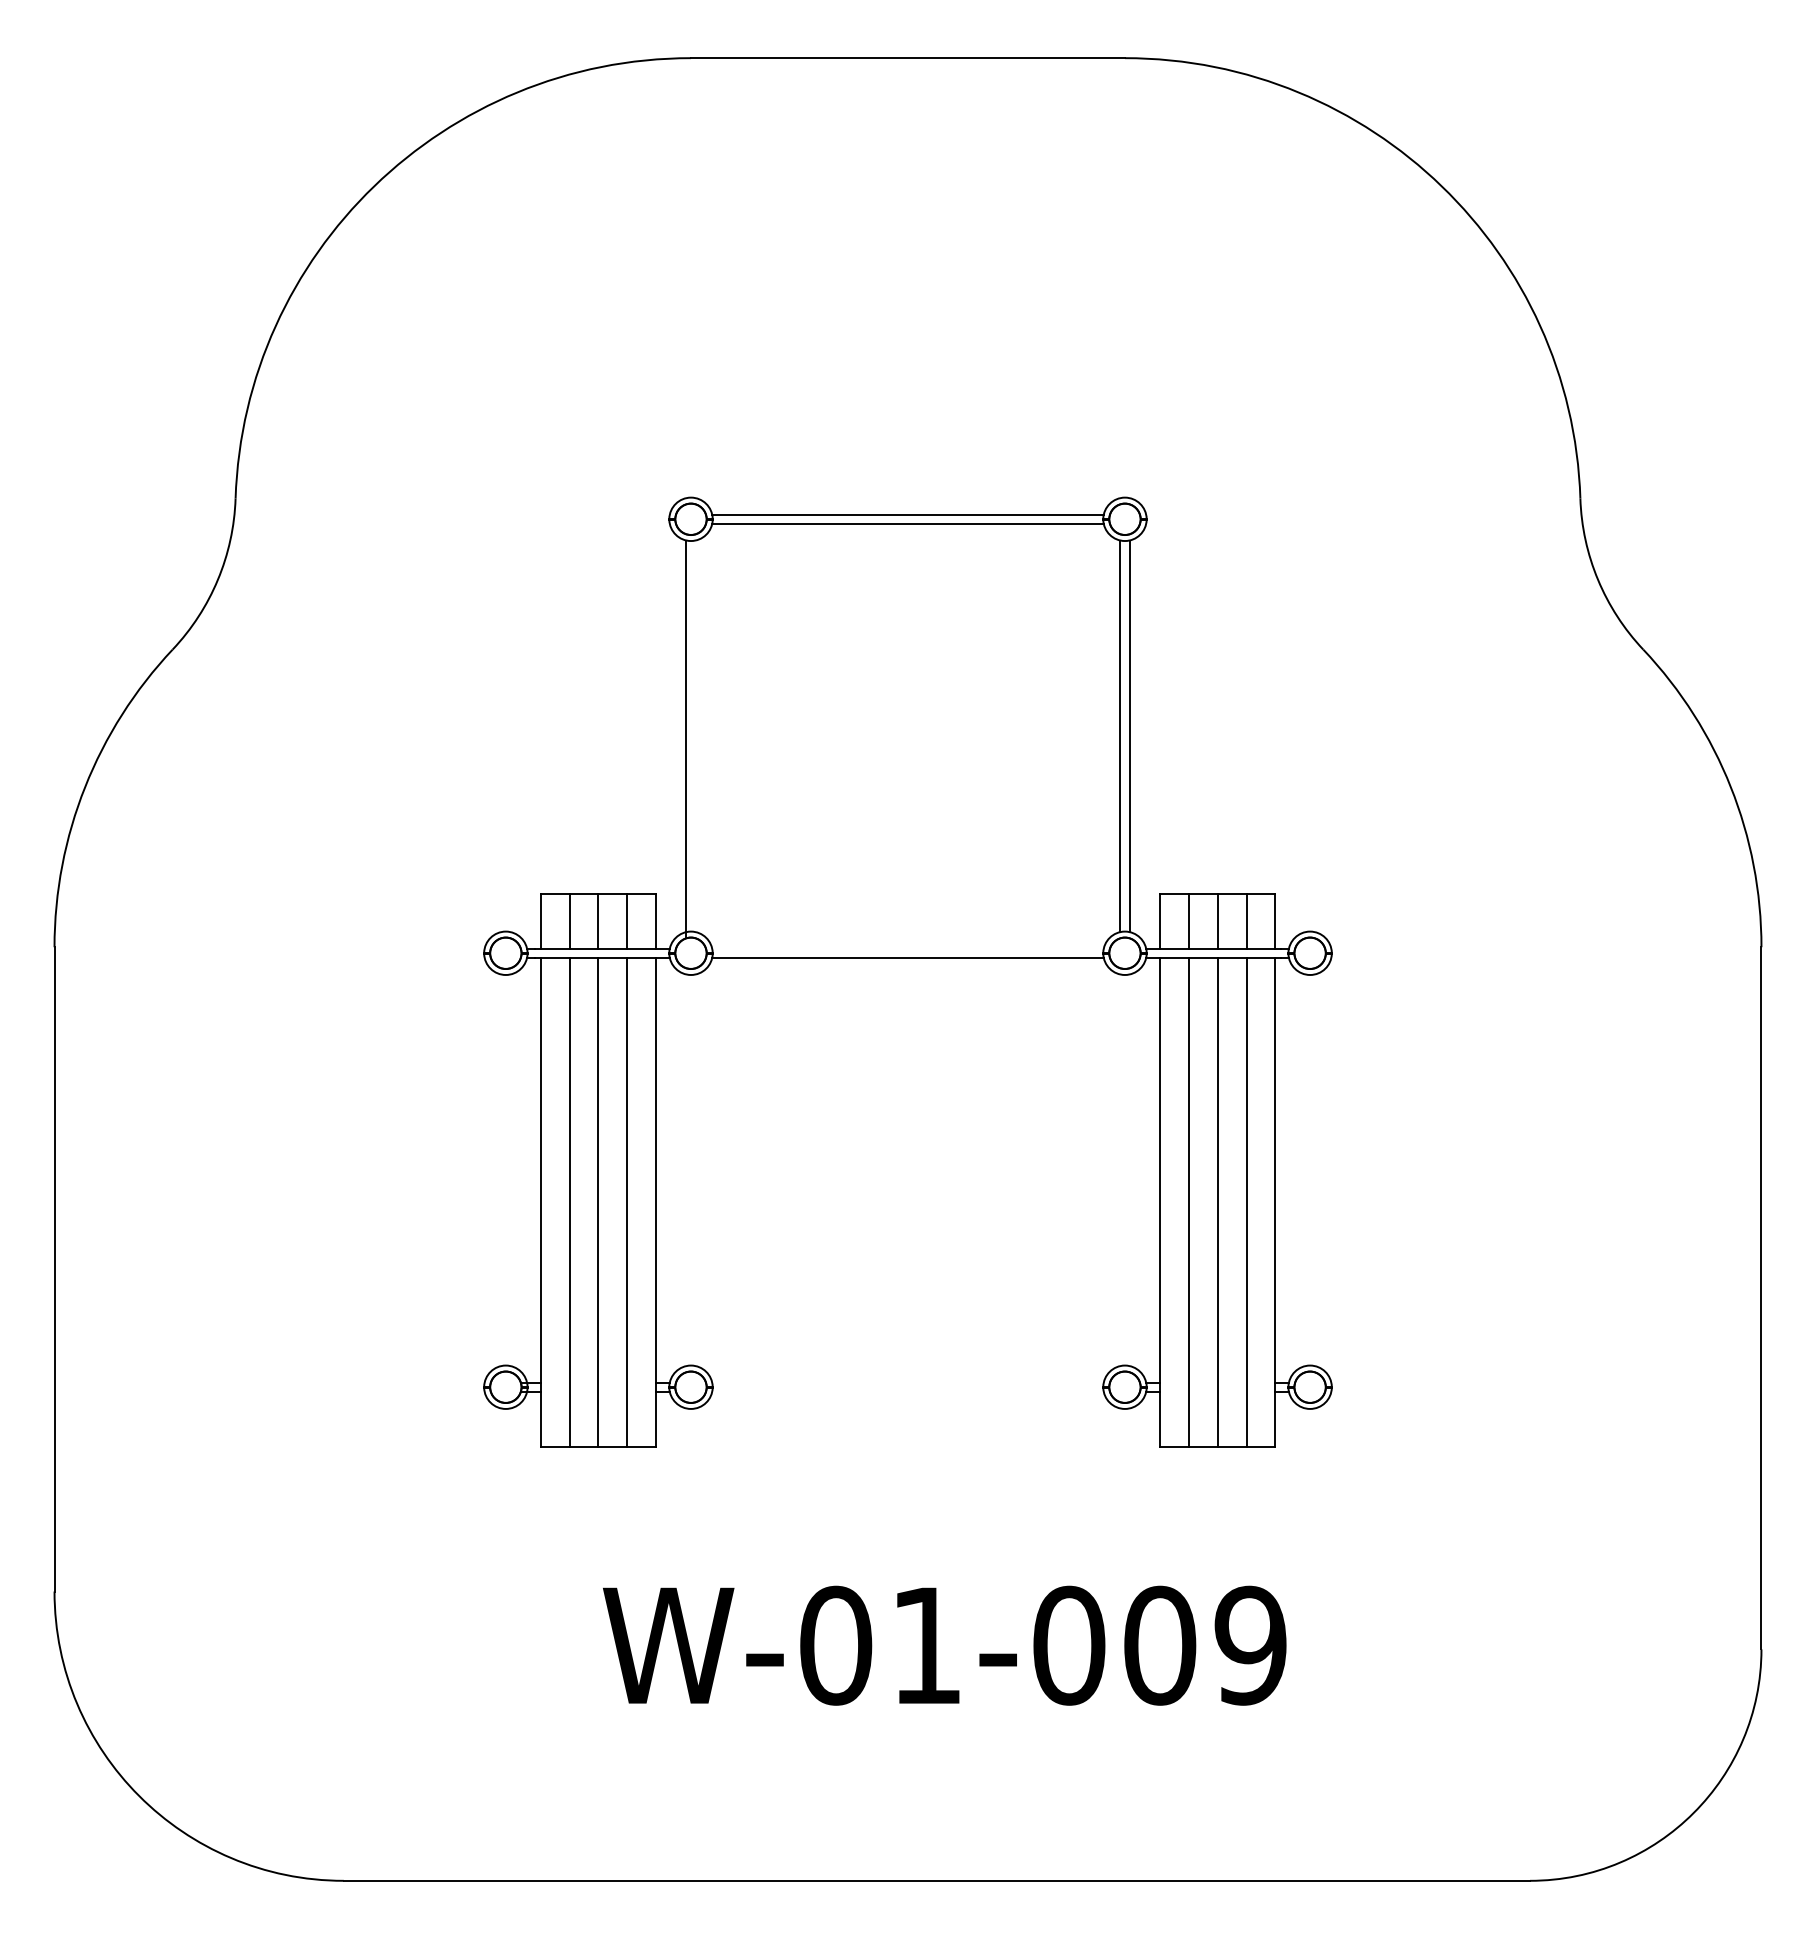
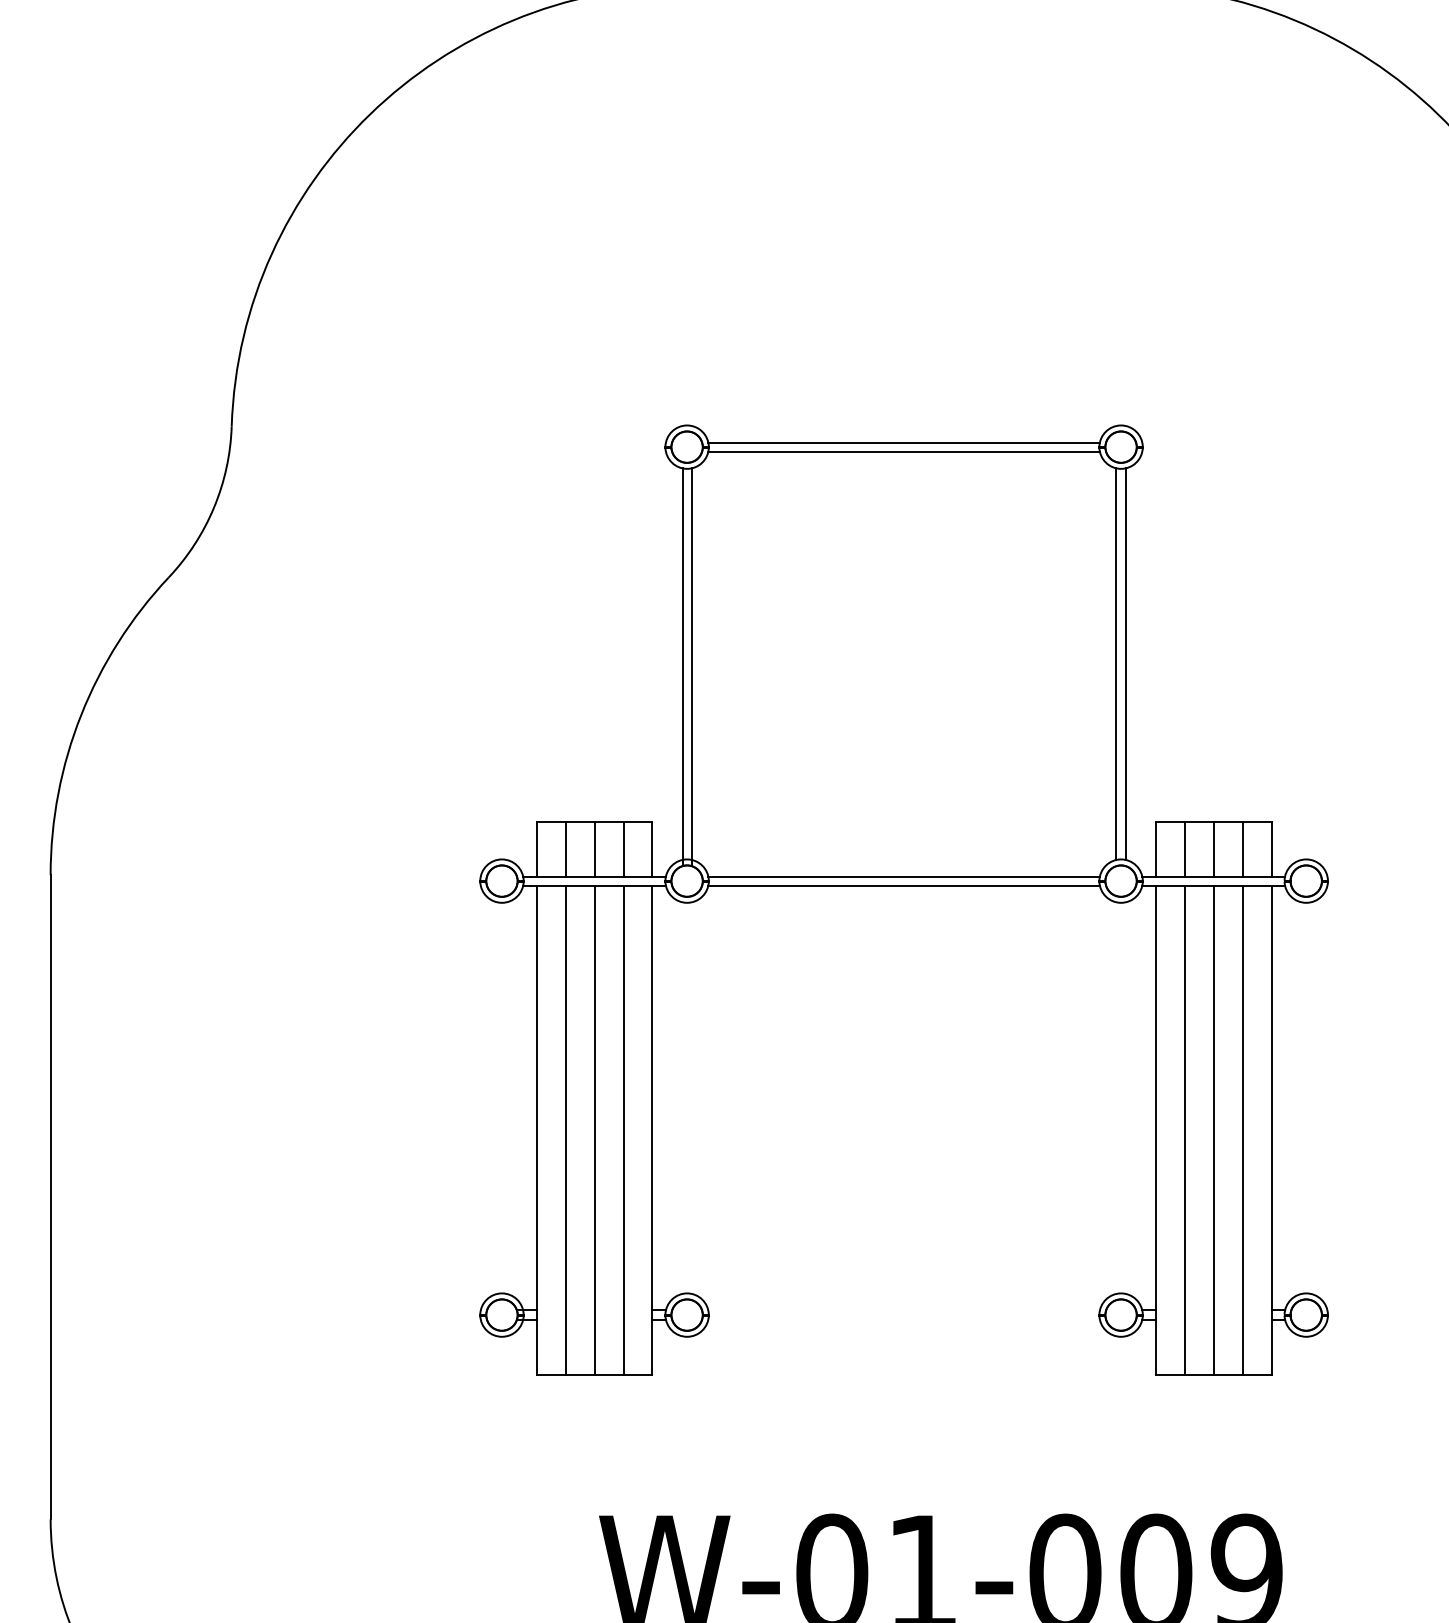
line: (695, 738) -> (691, 666), added
line: (907, 948) -> (903, 876), added

